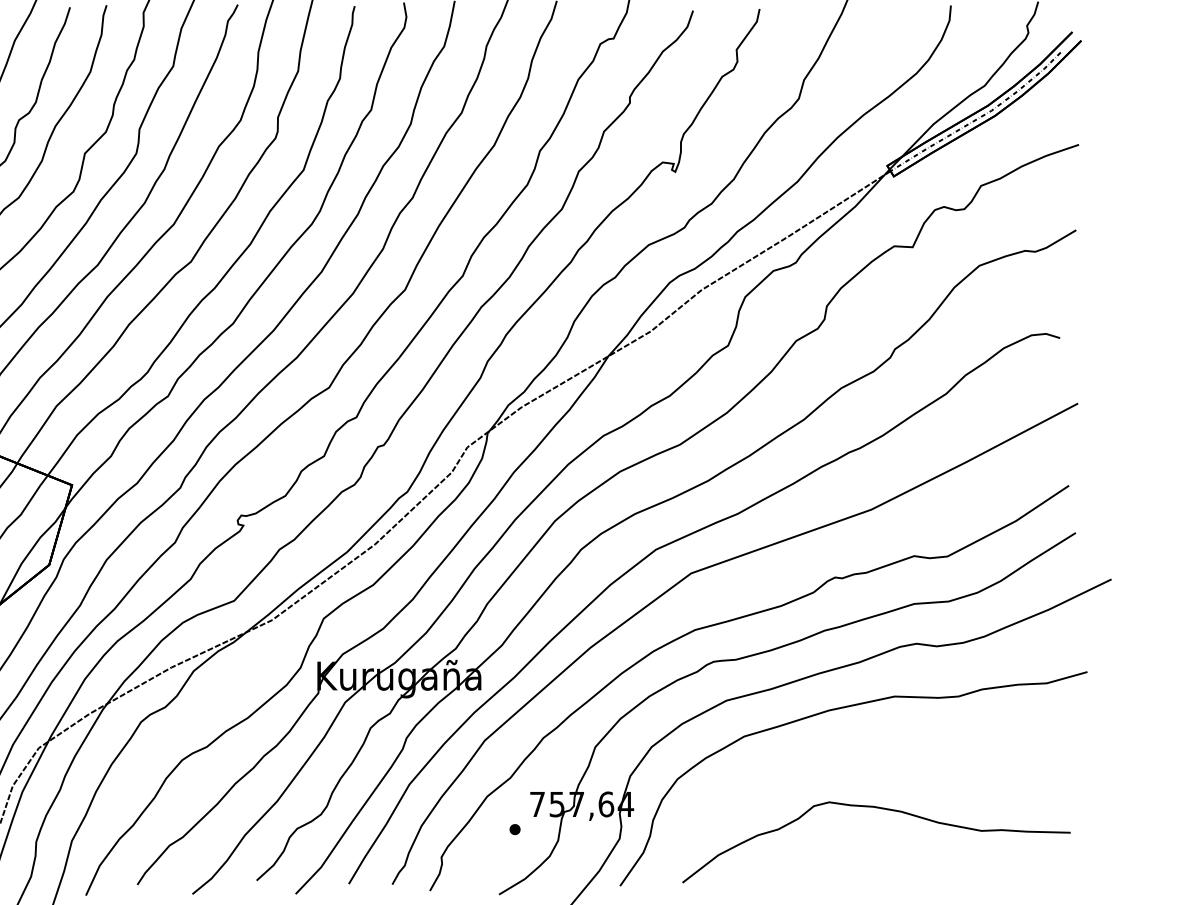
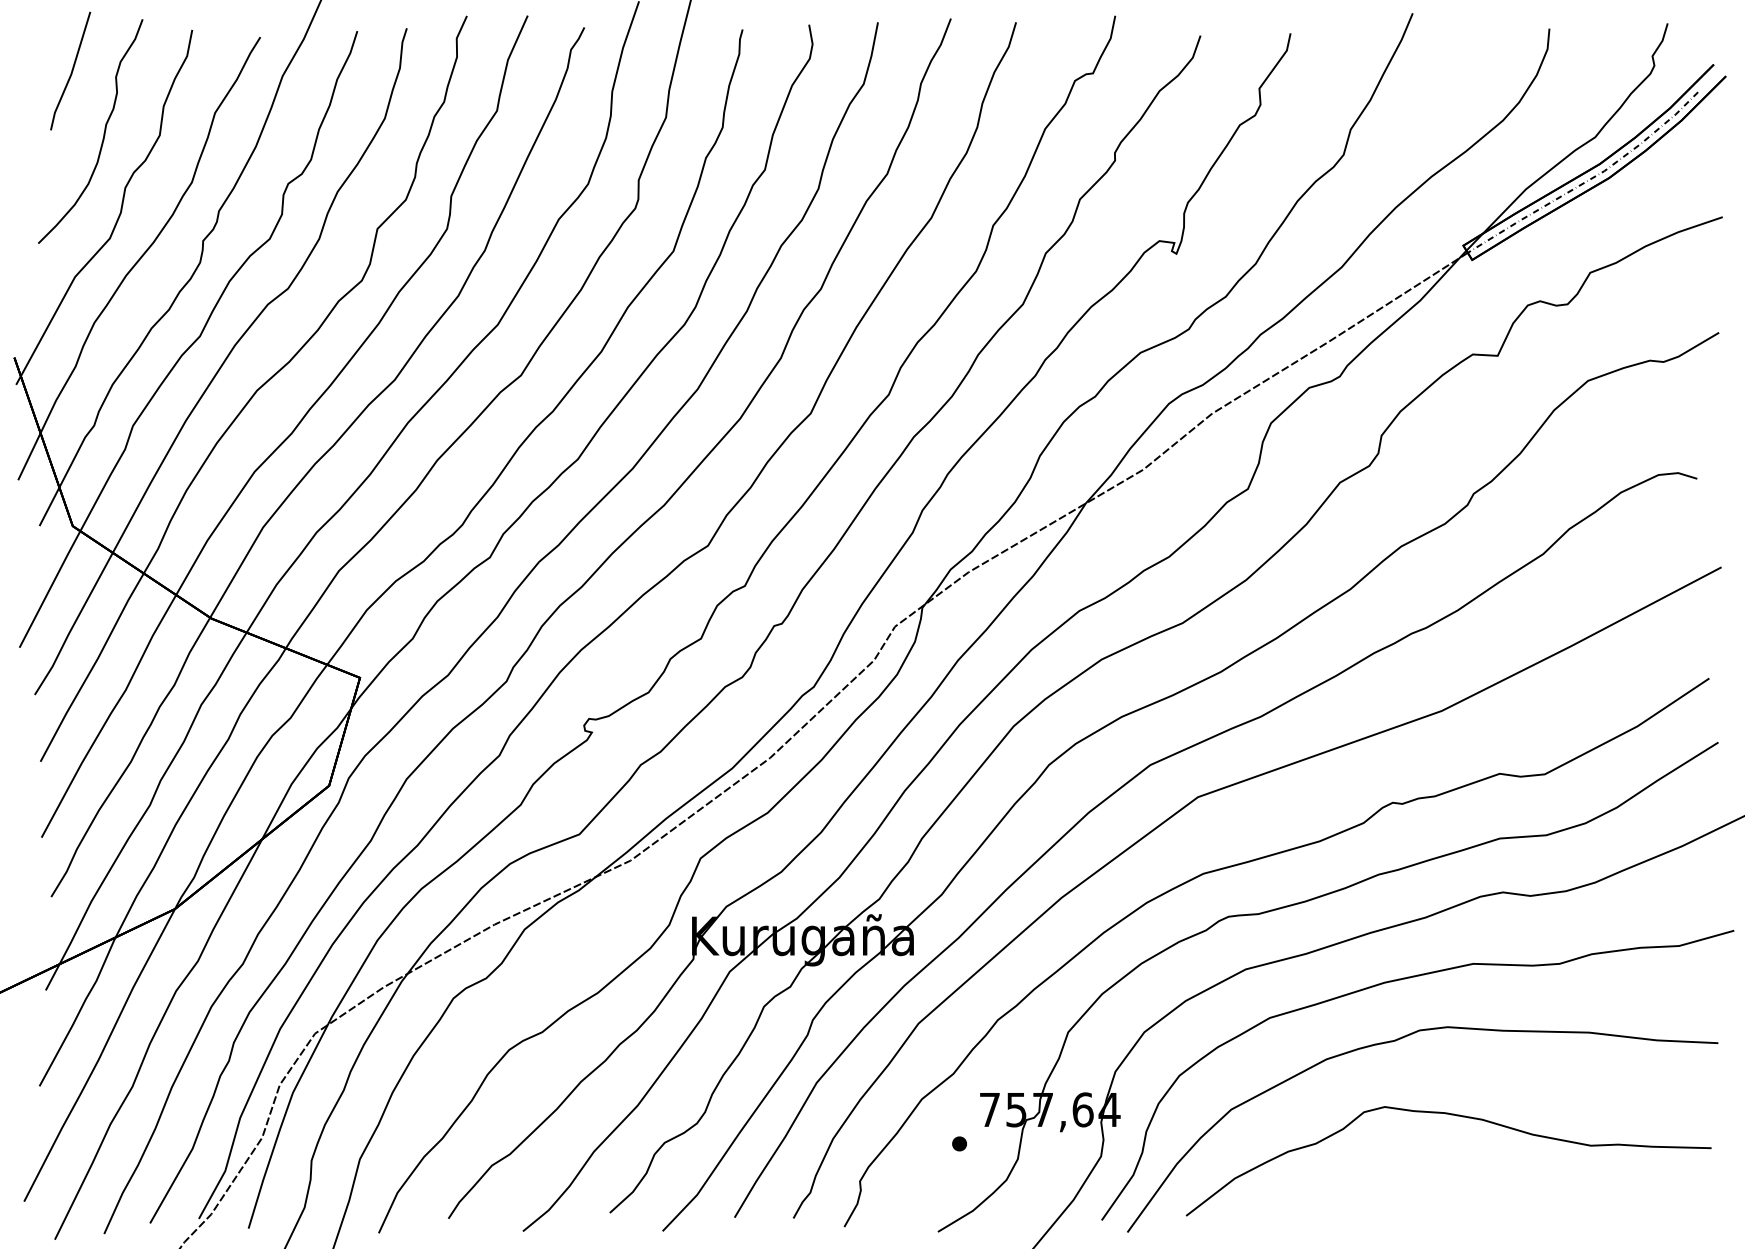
curve: (834, 754) -> (1392, 1042), added

